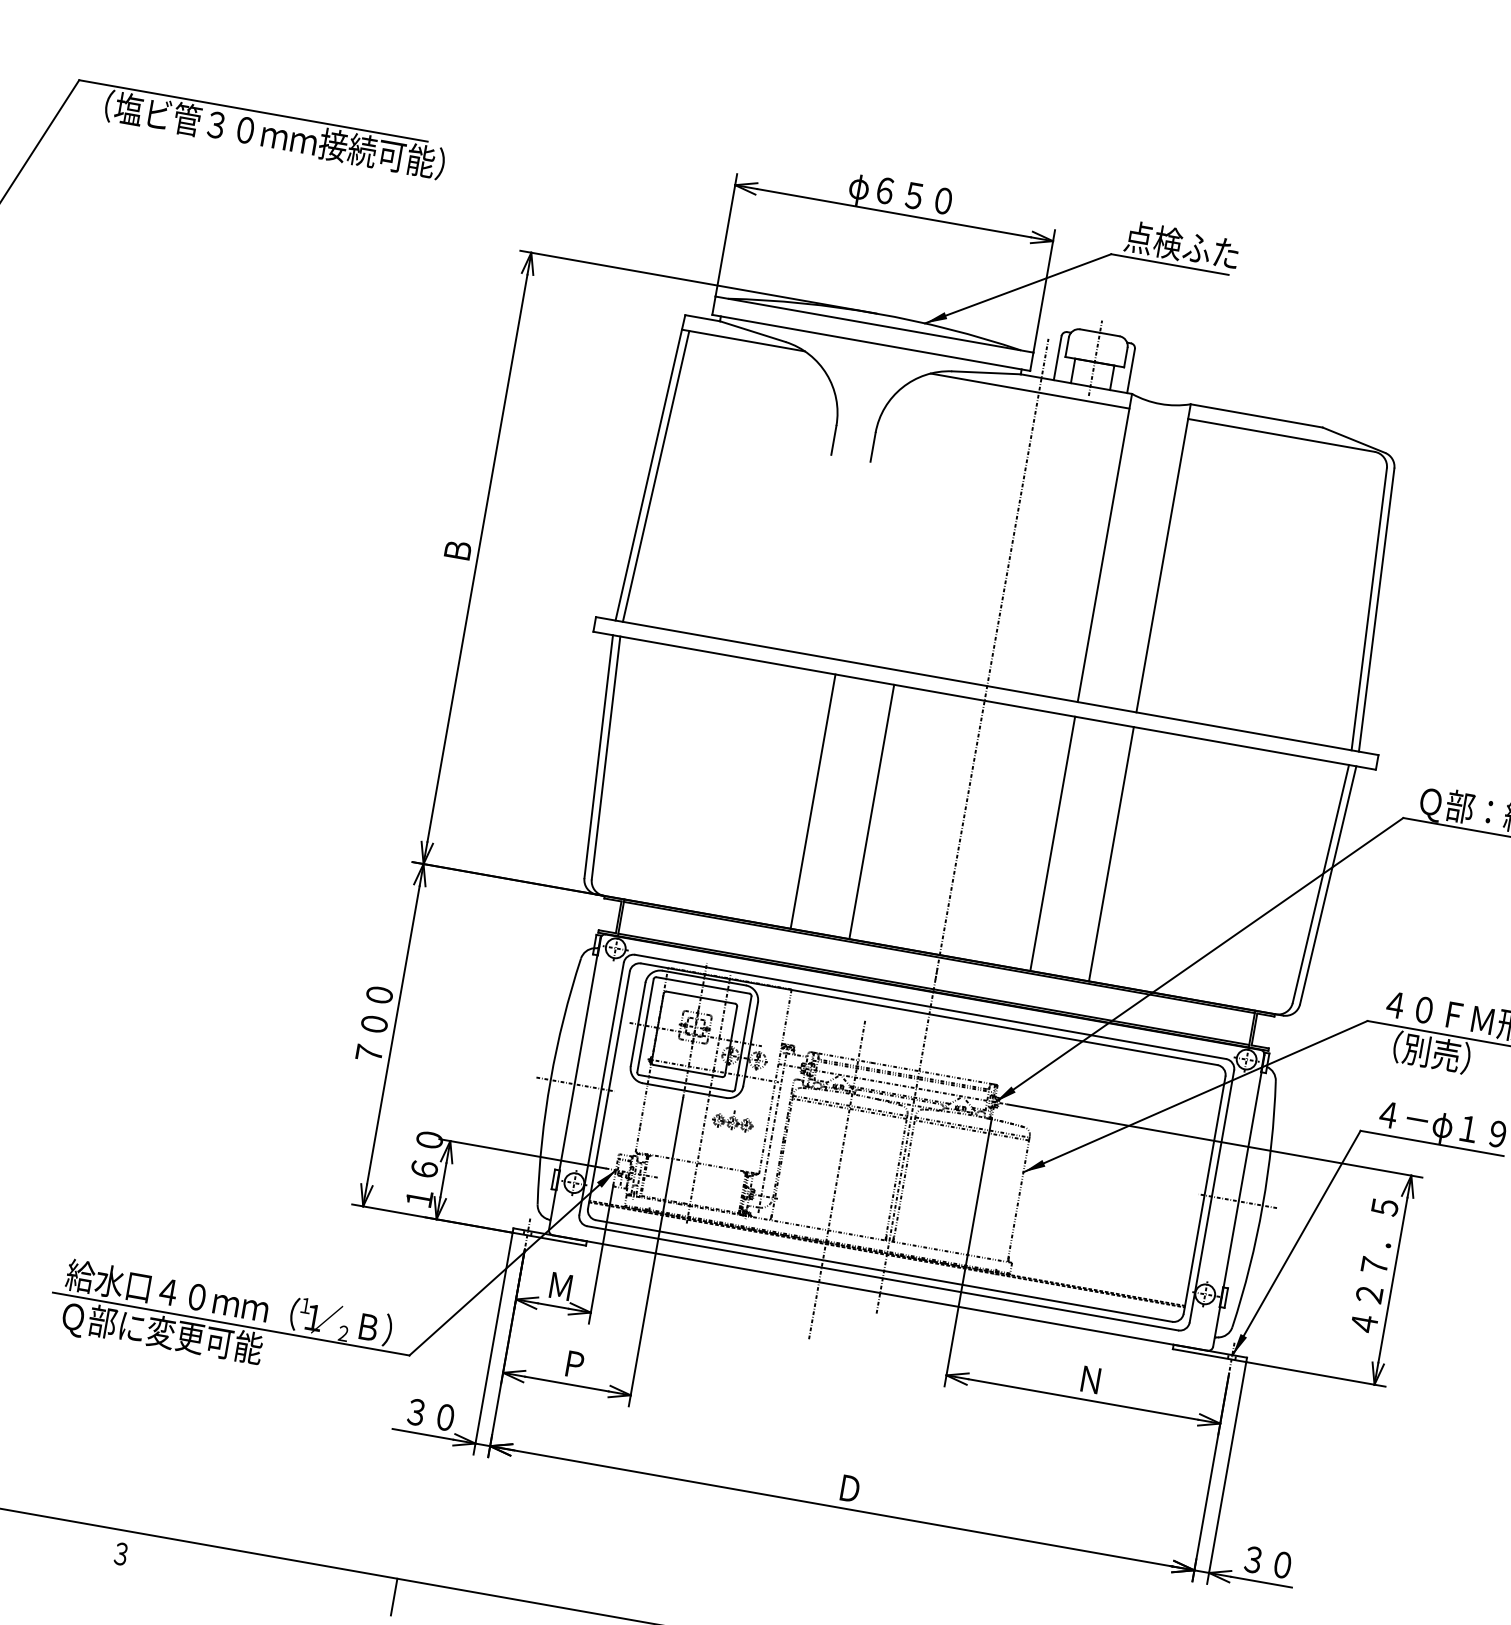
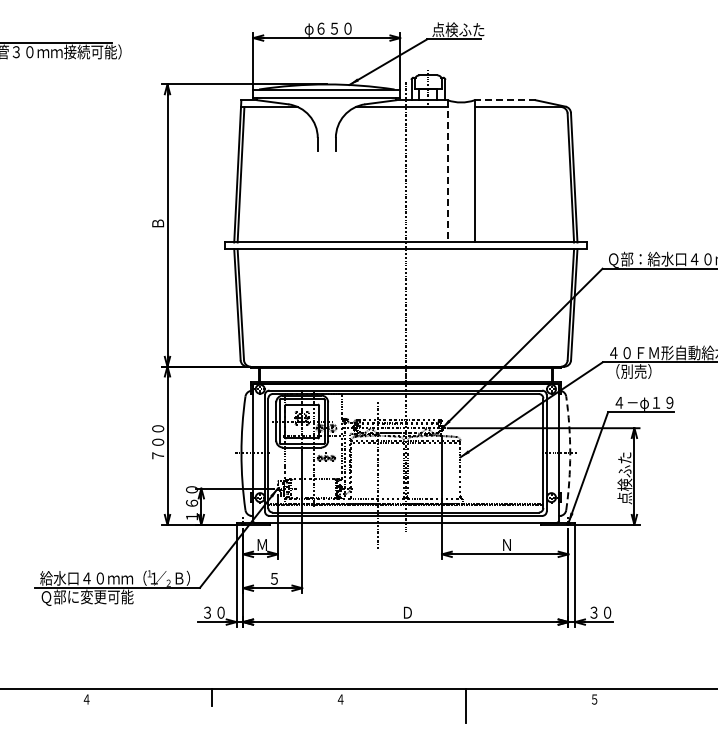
line: (1255, 416) -> (504, 100), solid -> dashed
line: (1104, 548) -> (447, 171), solid -> dashed
line: (812, 800) -> (336, 307), removed
line: (872, 811) -> (364, 307), removed
line: (1052, 842) -> (447, 307), removed
line: (1111, 853) -> (474, 307), removed
arc: (1263, 1205) -> (570, 453), solid -> dashed
text: (1372, 1267) -> (624, 472), ４２７．５ -> 点検ふた
text: (574, 1363) -> (274, 578), Ｐ -> ５
text: (121, 1553) -> (86, 699), ３ -> ４

